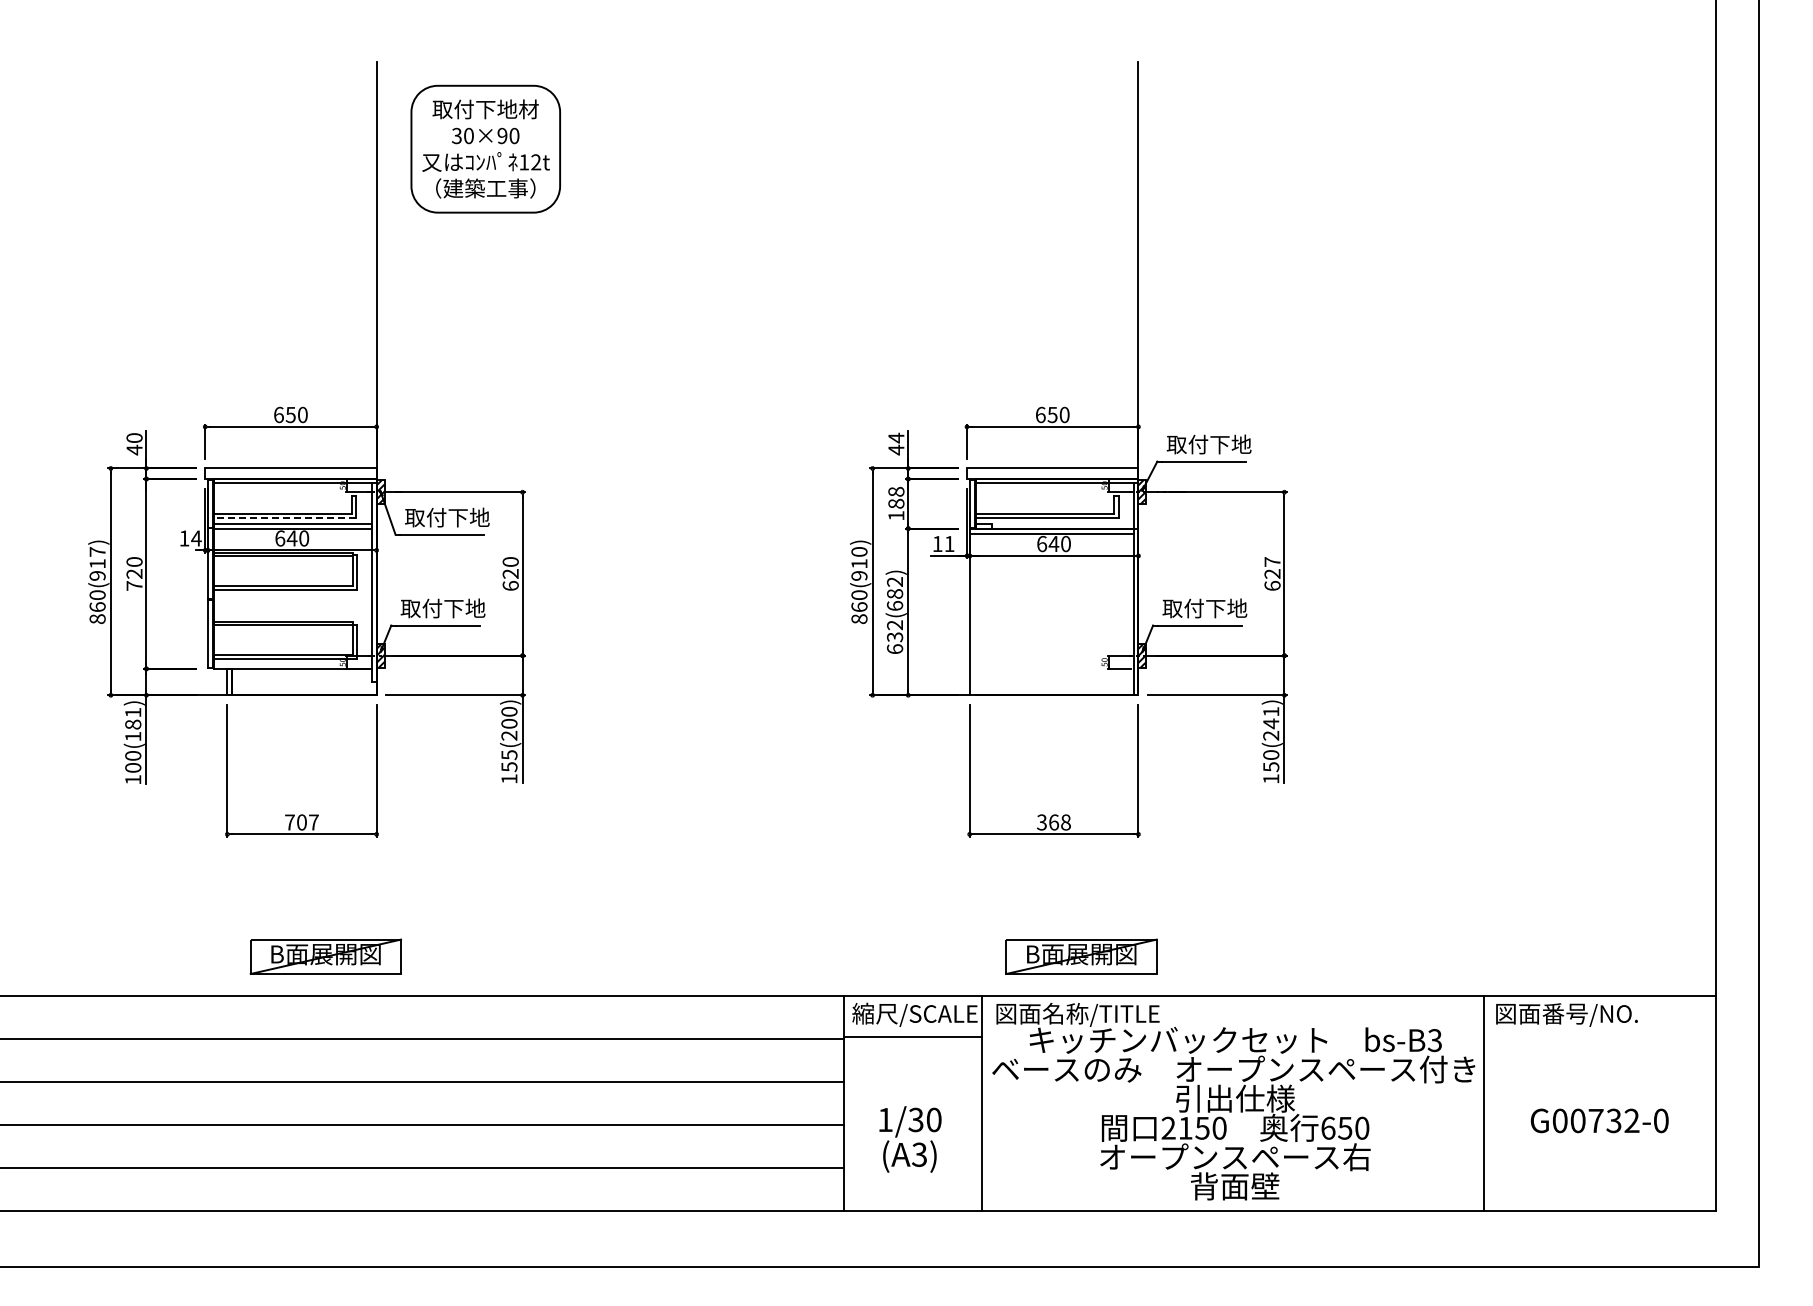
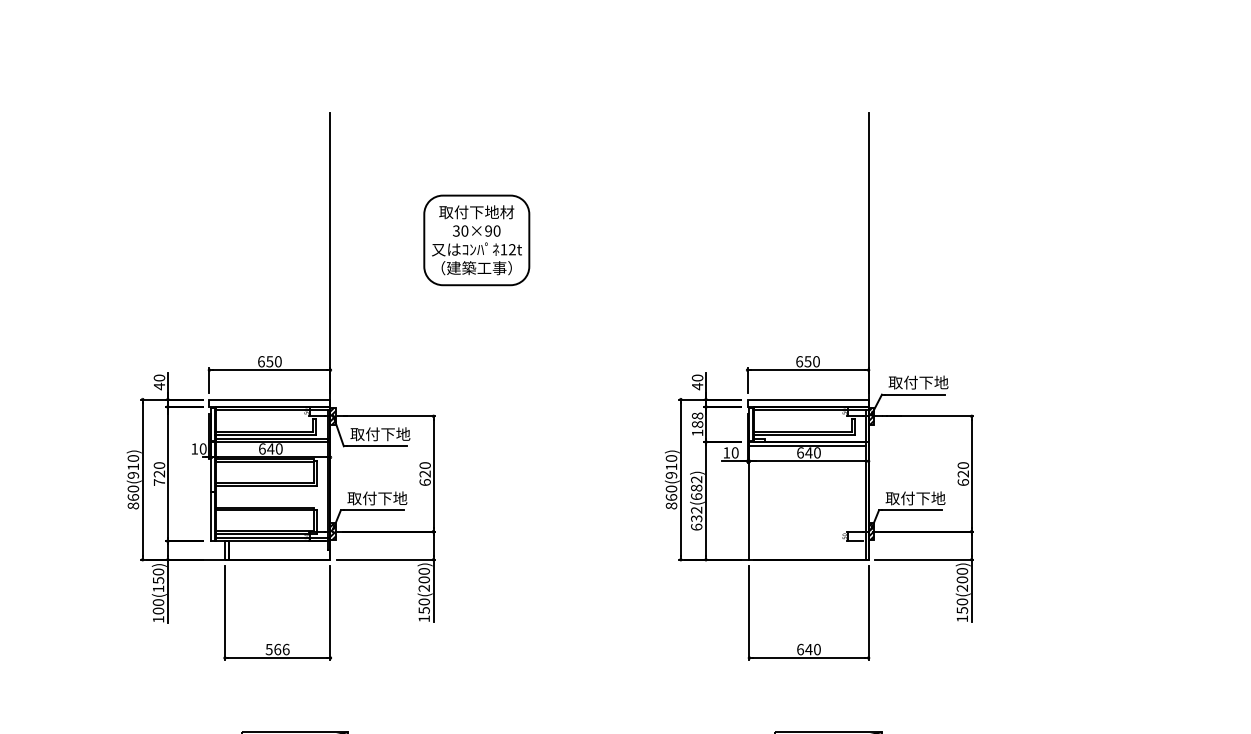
part: (485, 148) -> (476, 239), moved
text: (896, 437) -> (697, 377), 44 -> 40
line: (284, 518) -> (265, 434), dashed -> solid
text: (196, 538) -> (203, 448), 14 -> 10
text: (949, 543) -> (735, 452), 11 -> 10
text: (97, 551) -> (133, 458), 860(917) -> 860(910)
text: (1272, 561) -> (963, 465), 627 -> 620
line: (293, 663) -> (271, 537), added
text: (1271, 717) -> (962, 575), 150(241) -> 150(200)
text: (133, 718) -> (158, 576), 100(181) -> 100(150)
text: (509, 755) -> (424, 602), 155(200) -> 150(200)
text: (301, 822) -> (277, 649), 707 -> 566
text: (1053, 822) -> (808, 649), 368 -> 640

